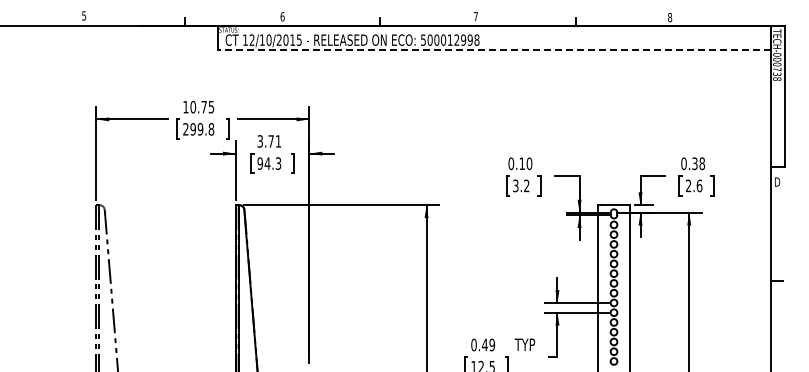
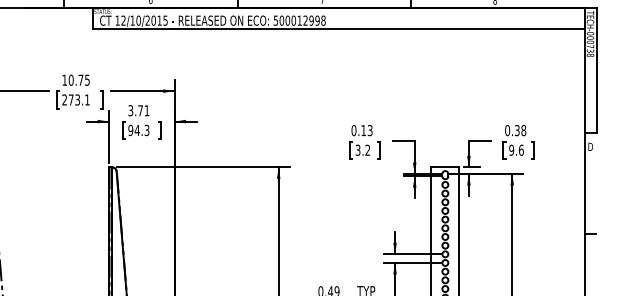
line: (493, 49) -> (338, 28), dashed -> solid
text: (202, 129) -> (79, 100), 299.8 -> 273.1
text: (529, 163) -> (370, 130), 0.10 -> 0.13
text: (688, 185) -> (511, 149), 2.6 -> 9.6

